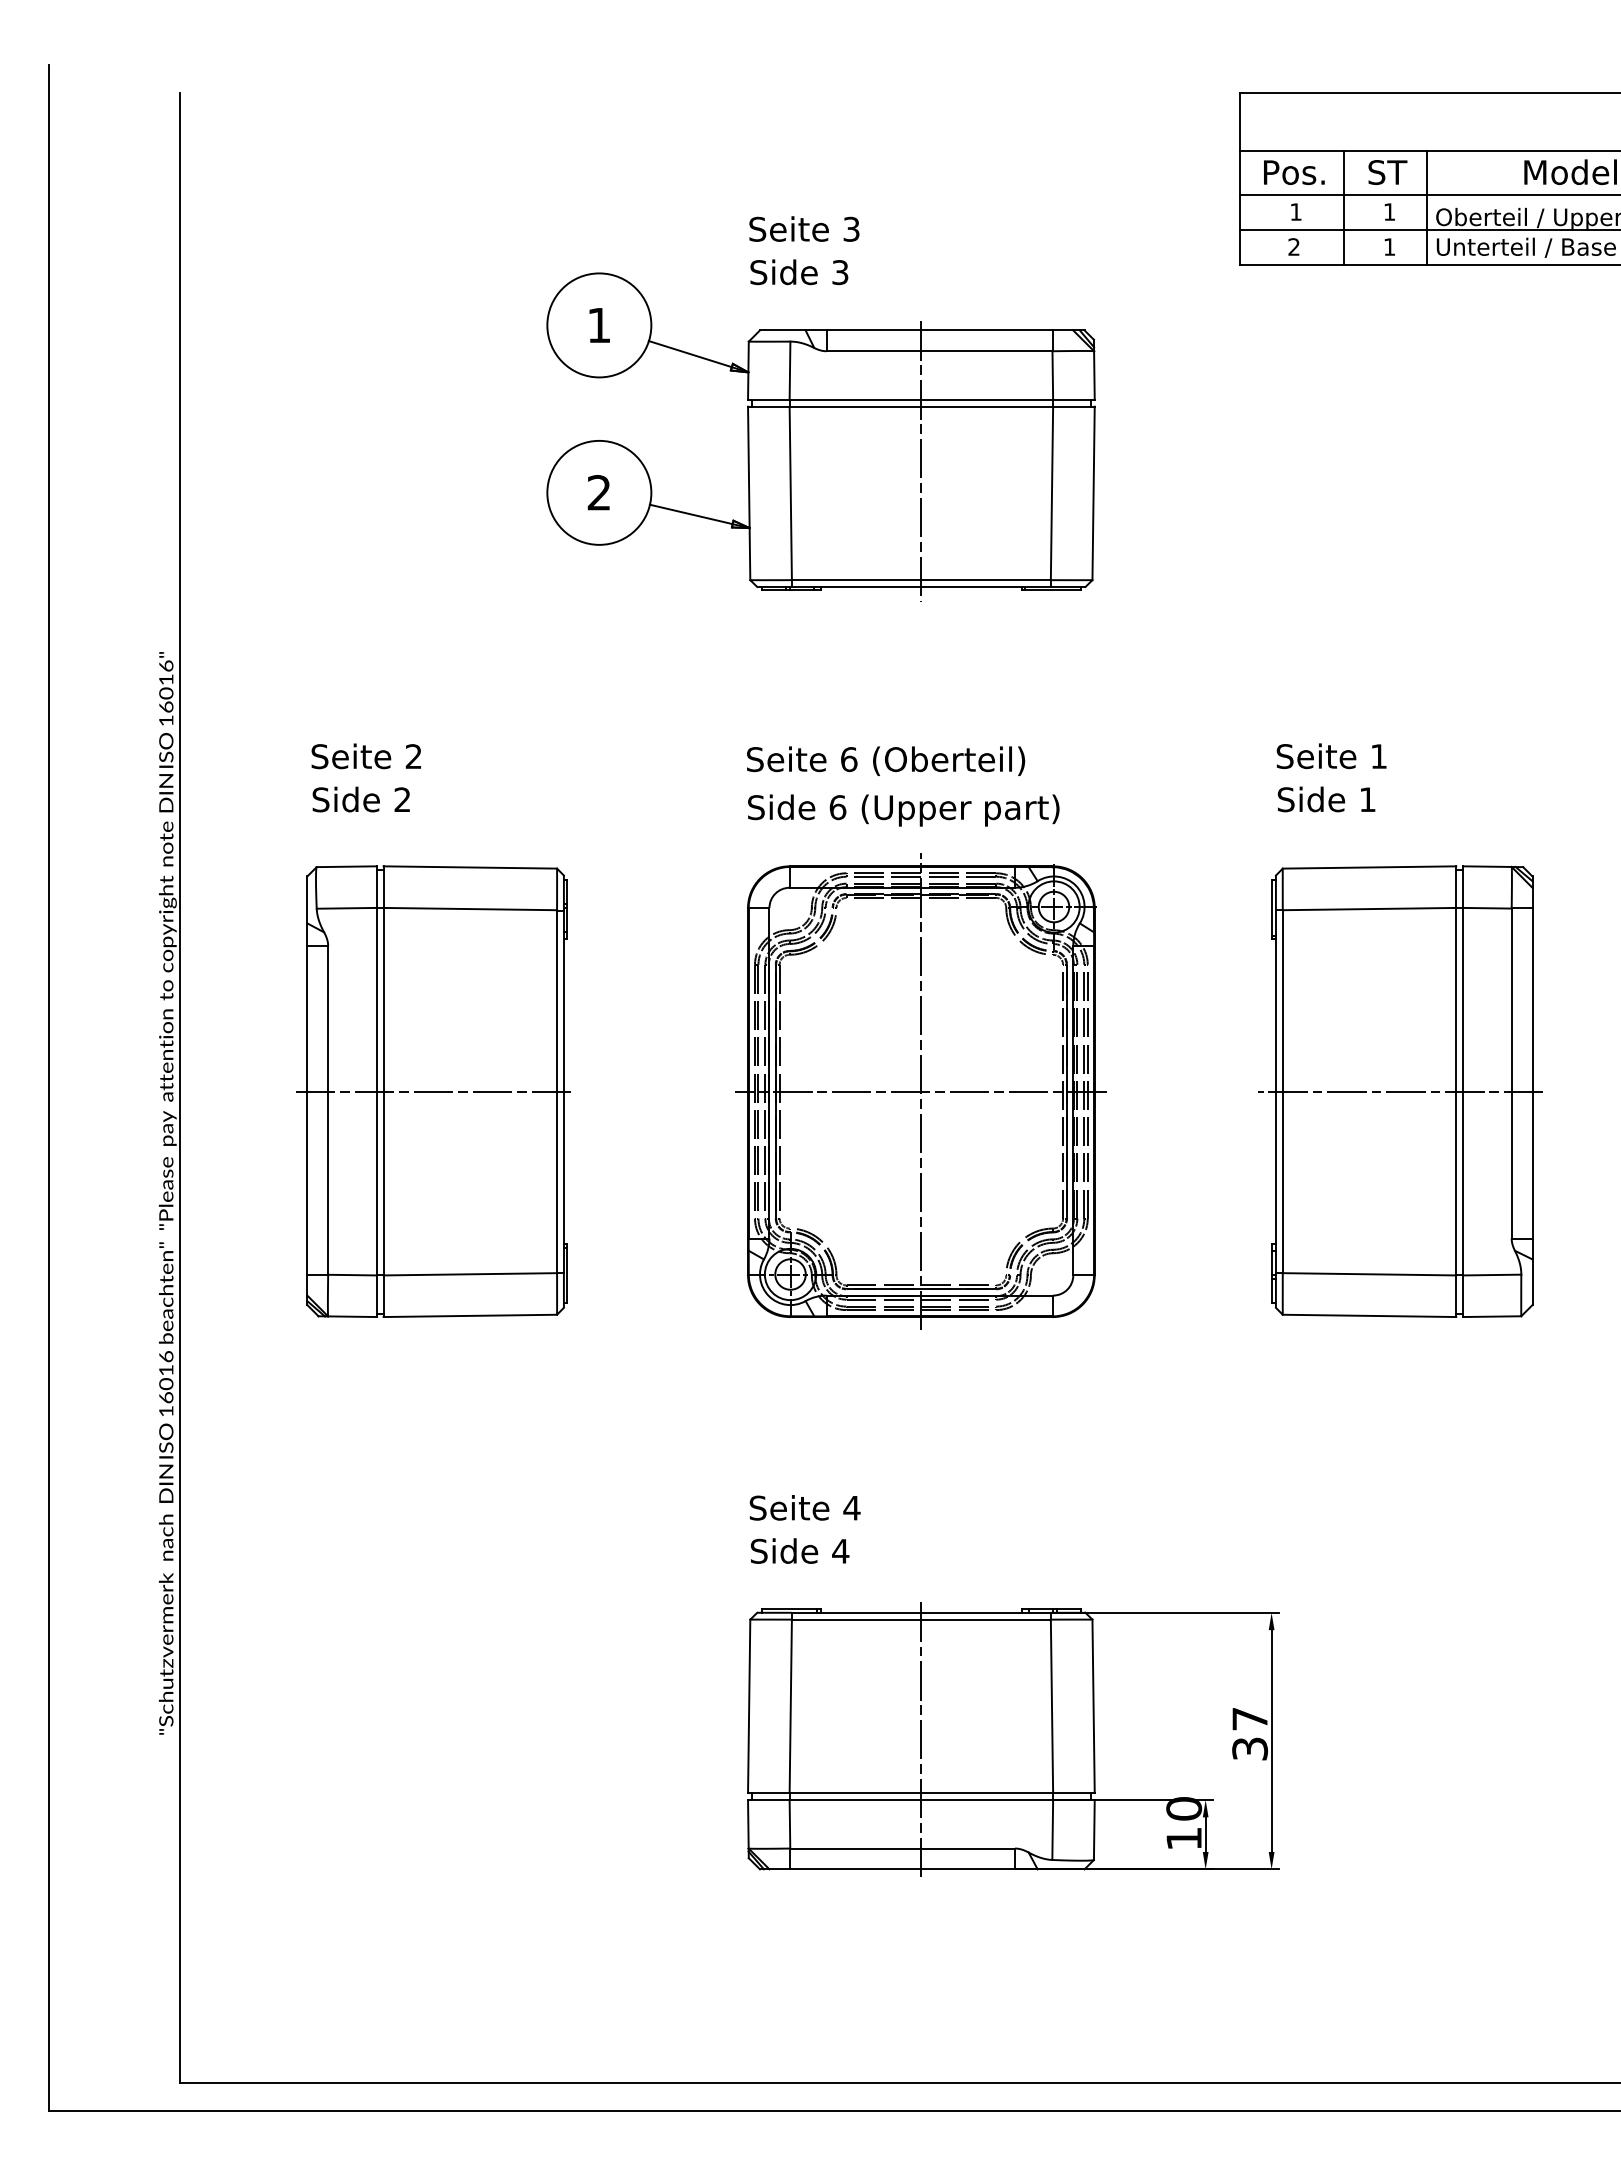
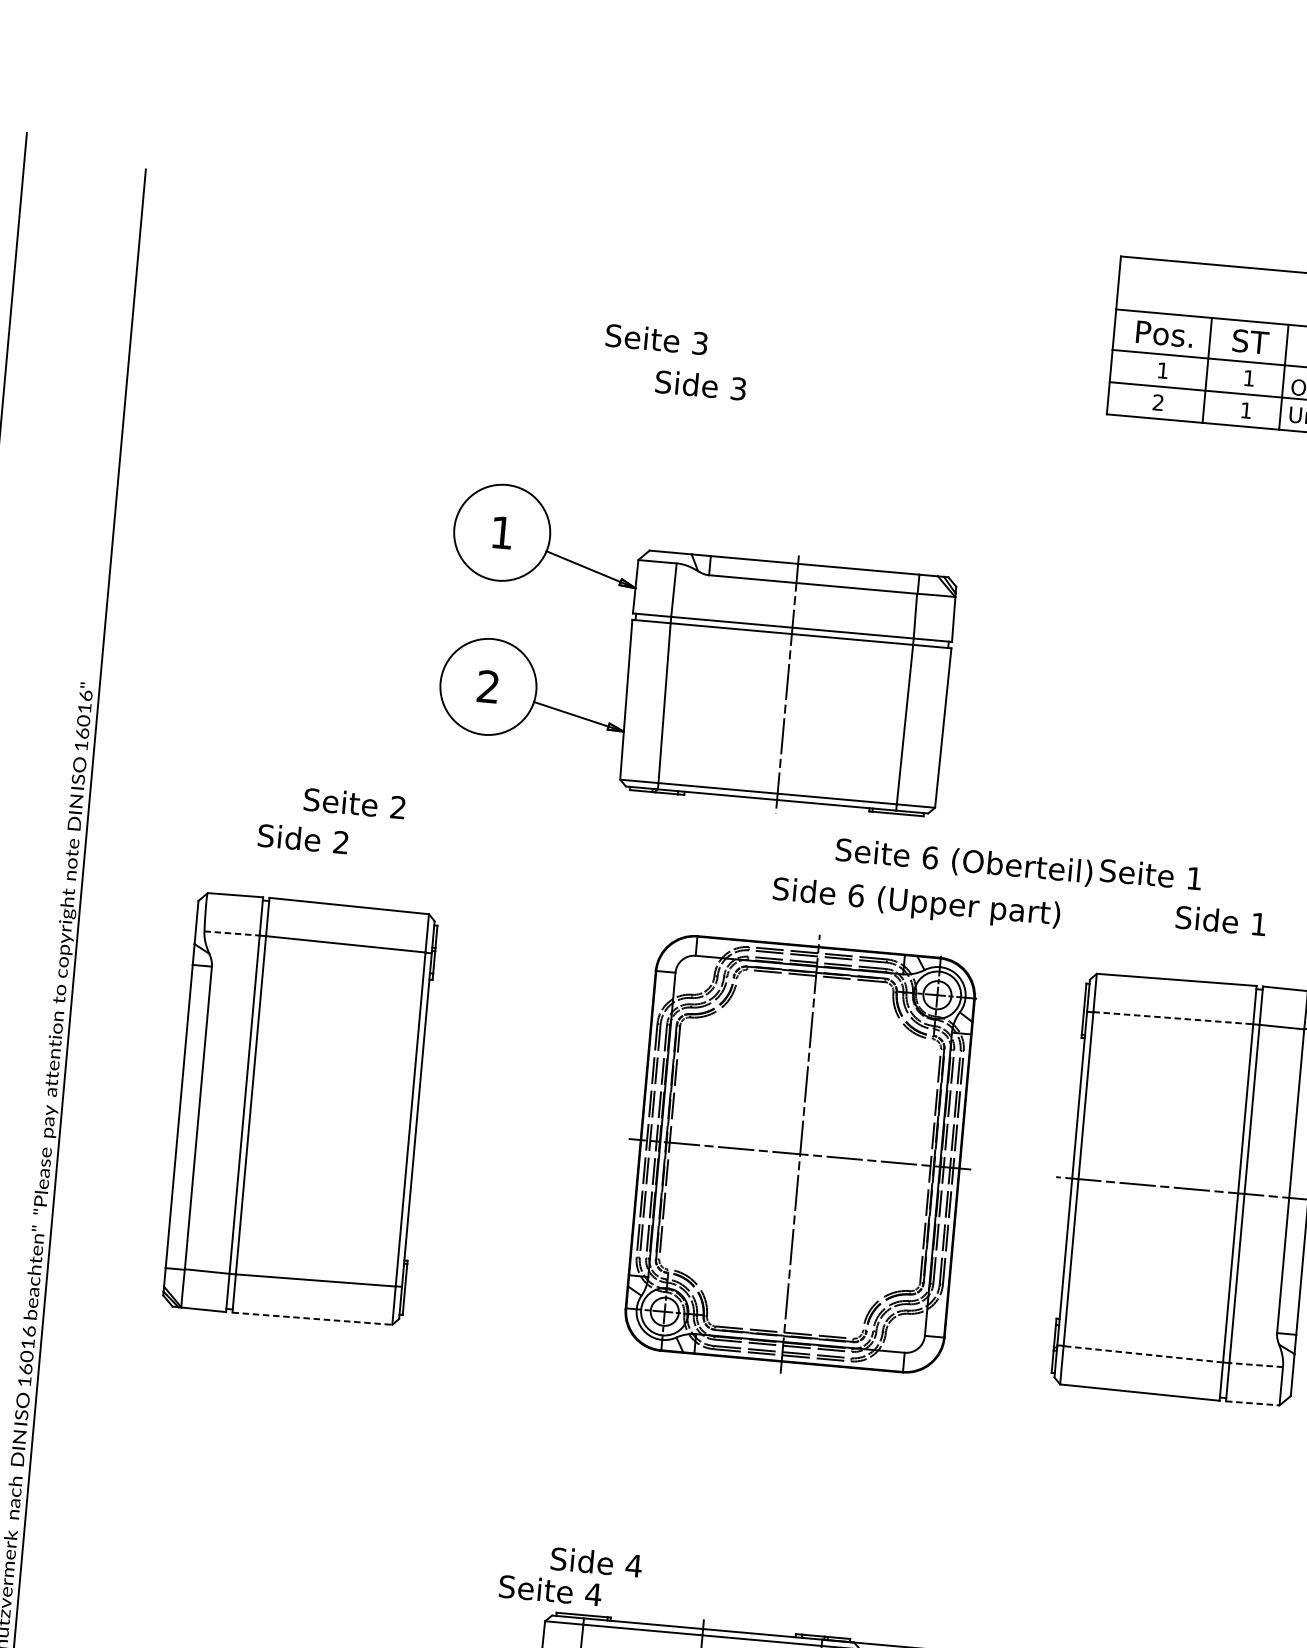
text: (804, 228) -> (656, 338), moved
part: (820, 436) -> (696, 653), moved
text: (365, 756) -> (353, 803), moved
text: (886, 760) -> (964, 861), moved
text: (360, 799) -> (302, 838), moved
text: (1326, 799) -> (1220, 920), moved
text: (903, 810) -> (916, 903), moved
line: (346, 908) -> (231, 933), solid -> dashed
line: (1369, 909) -> (1173, 1018), solid -> dashed
line: (434, 1091) -> (297, 1109), removed
part: (920, 1091) -> (799, 1154), moved
line: (1369, 1274) -> (1143, 1354), solid -> dashed
line: (1491, 1275) -> (1255, 1365), solid -> dashed
line: (470, 1315) -> (312, 1318), solid -> dashed
line: (1492, 1316) -> (1253, 1403), solid -> dashed
text: (804, 1507) -> (549, 1590), moved

